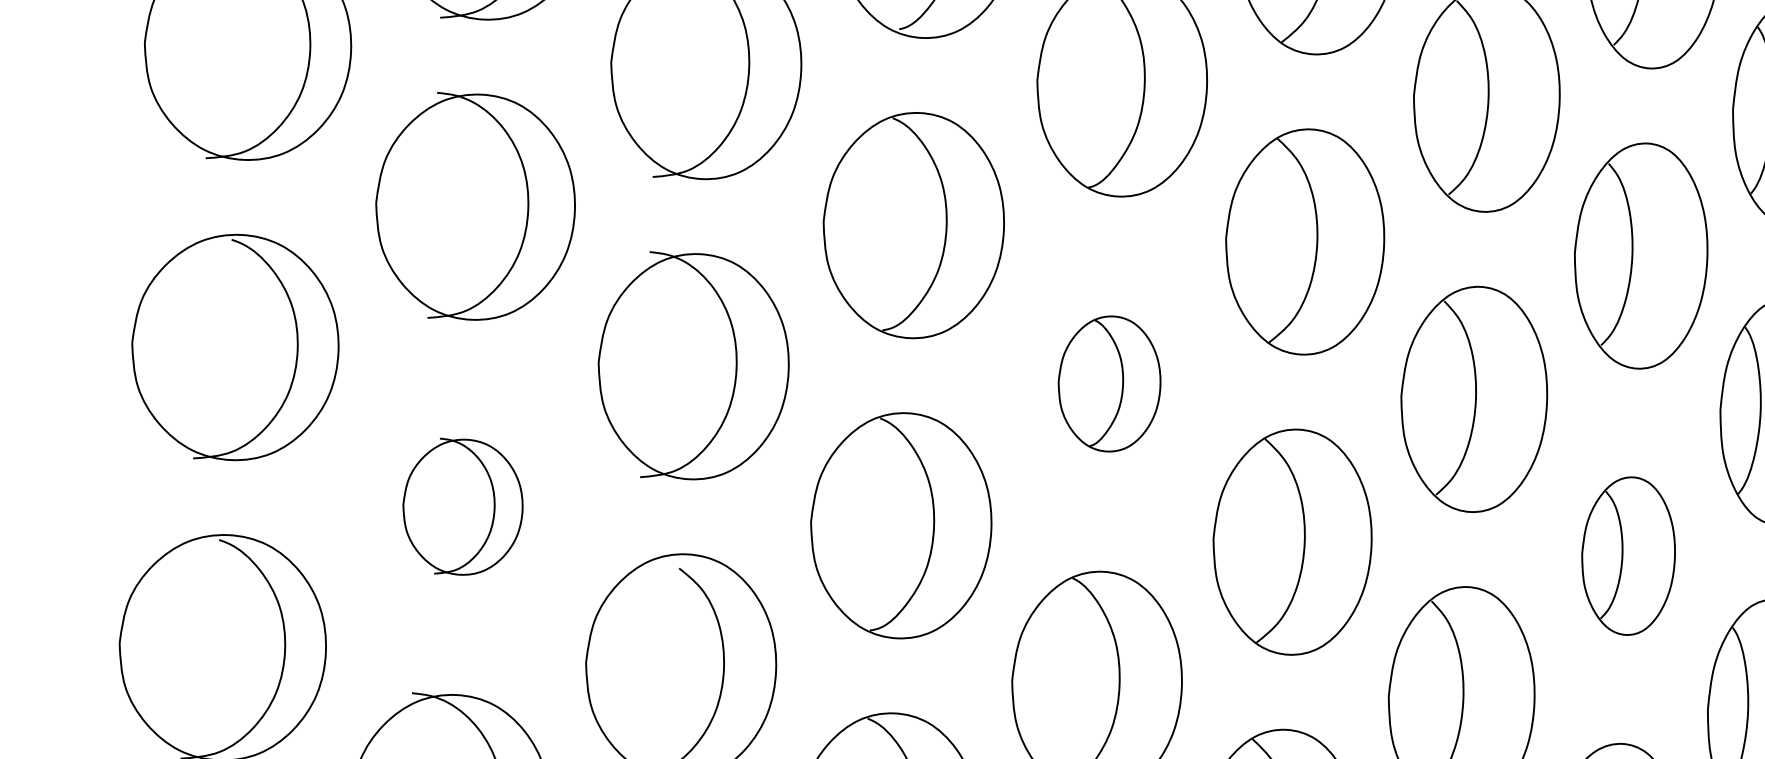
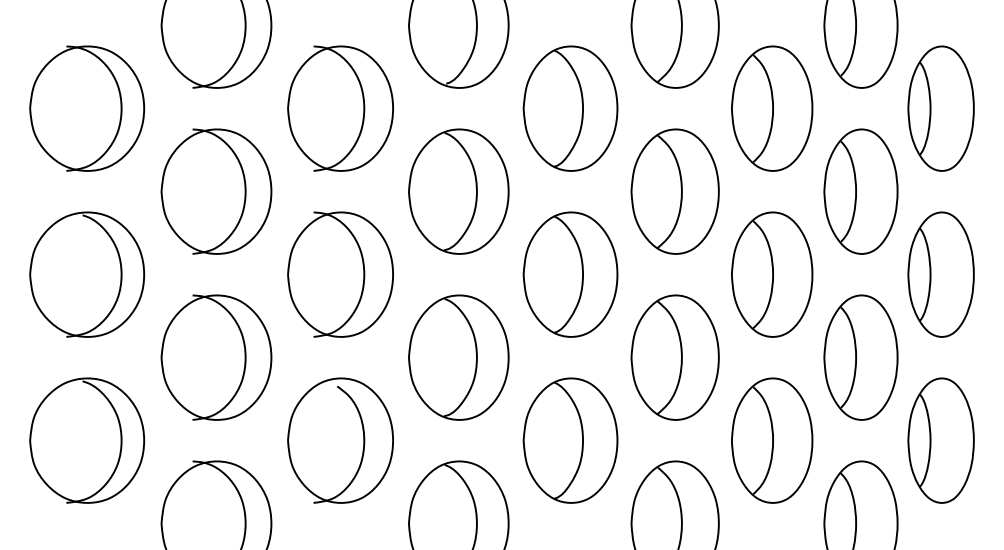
part: (1109, 383) -> (570, 274), size x1.67
part: (463, 507) -> (216, 357), size x1.67
part: (1627, 555) -> (860, 357), size x1.43

